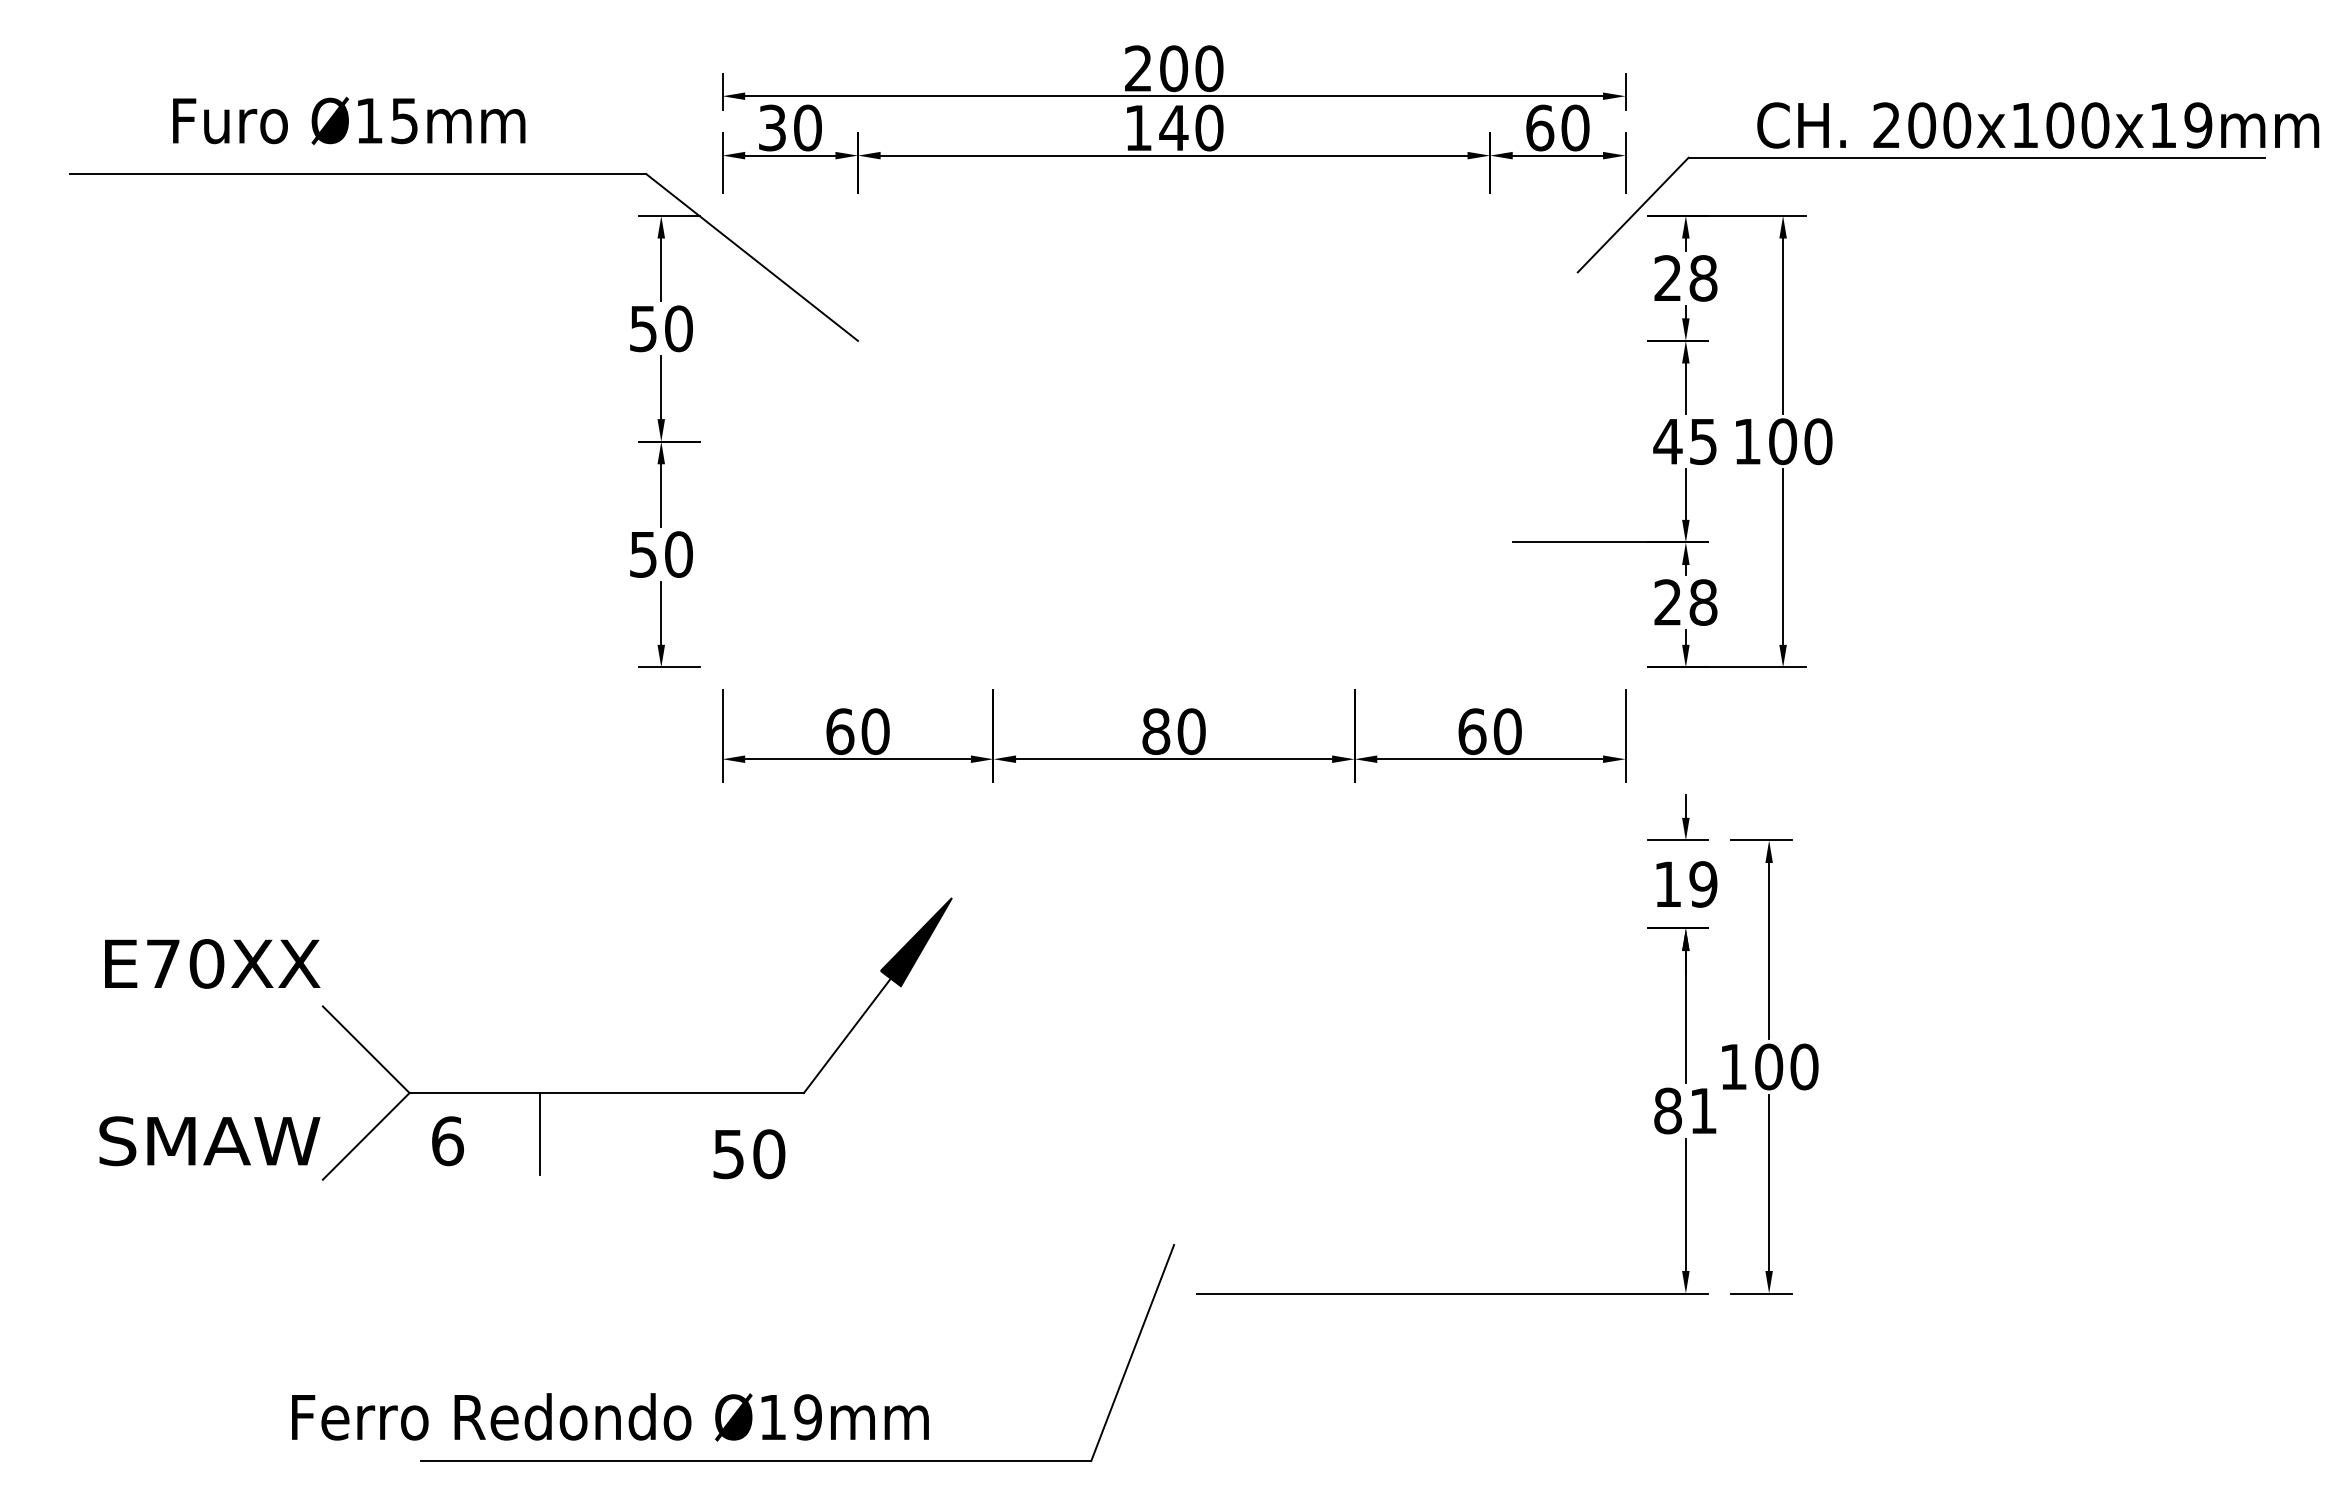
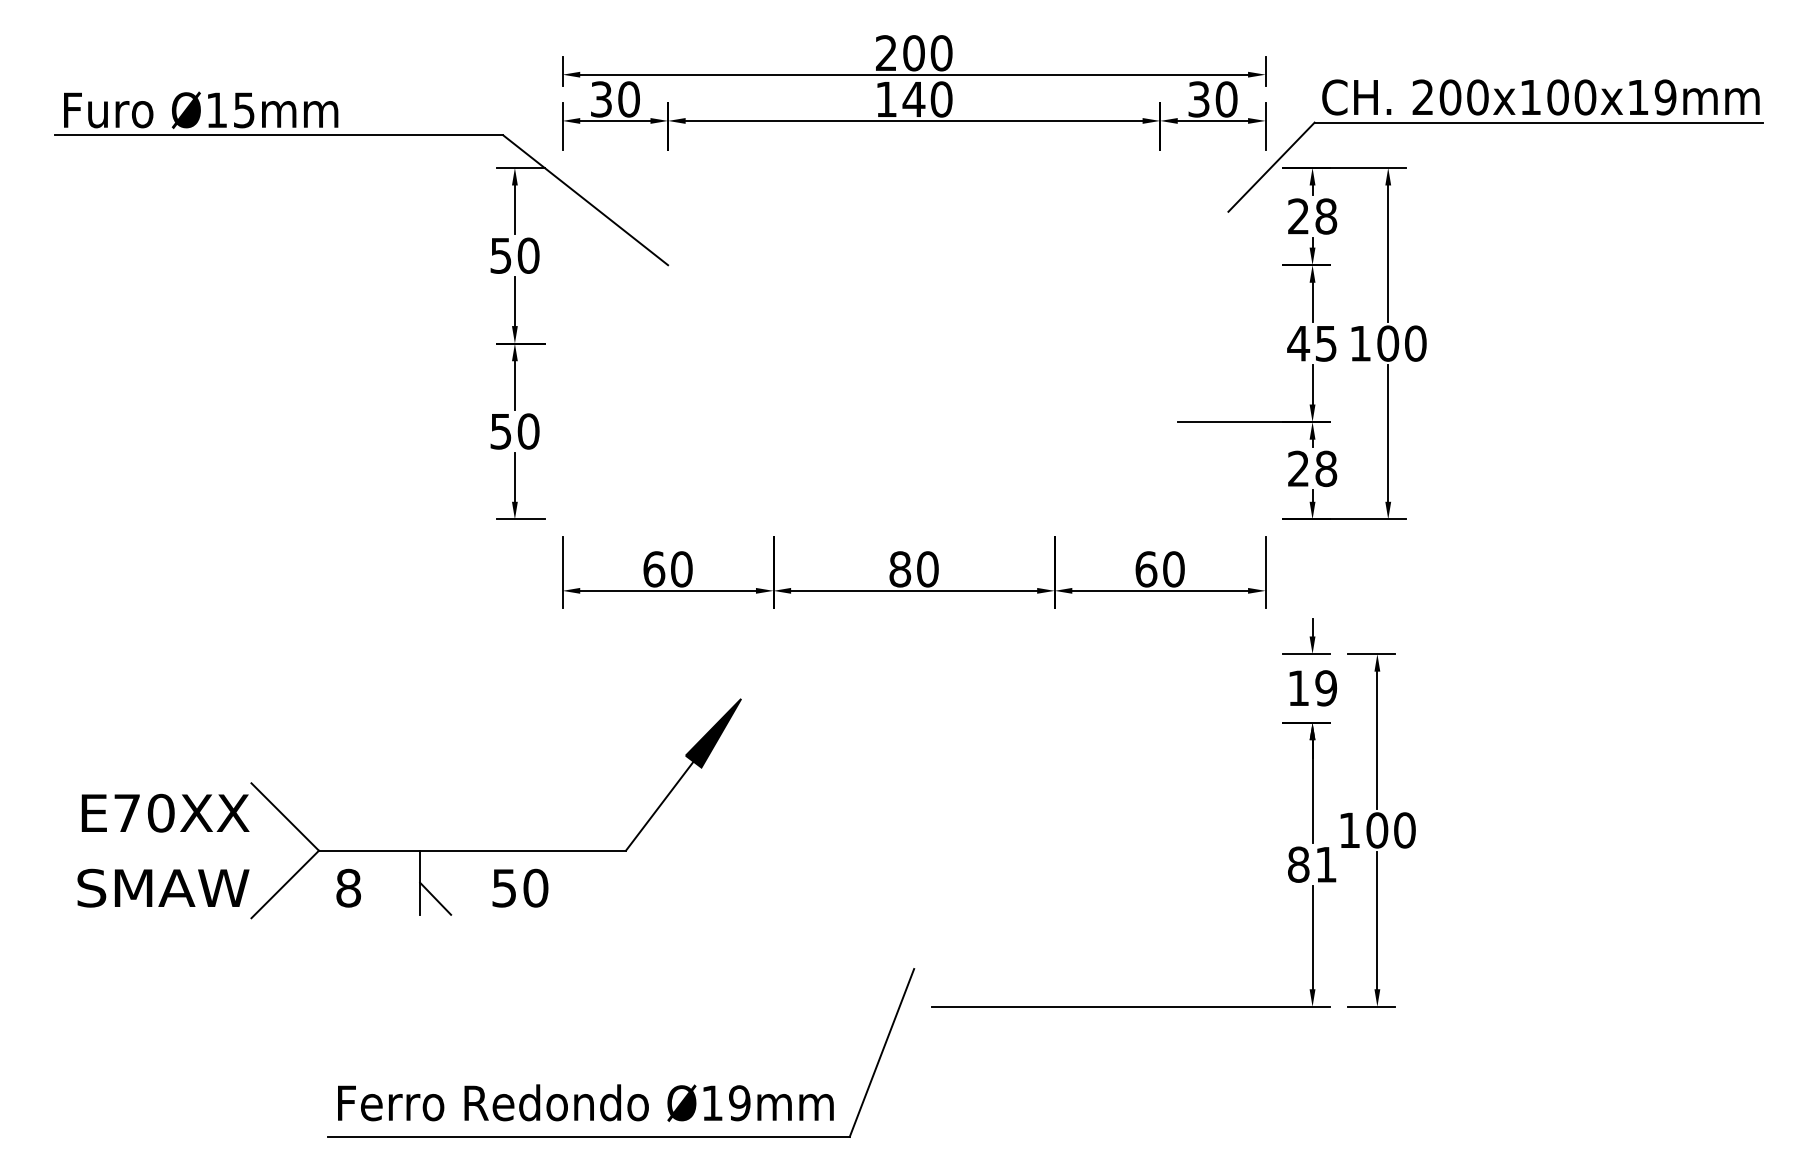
text: (349, 120) -> (201, 109), moved
text: (2038, 125) -> (1541, 97), moved
text: (1540, 127) -> (1199, 99), 60 -> 30
text: (212, 963) -> (165, 812), moved
text: (447, 1141) -> (348, 888), 6 -> 8
line: (559, 1154) -> (435, 898), added
text: (749, 1154) -> (520, 888), moved
text: (610, 1417) -> (585, 1103), moved

